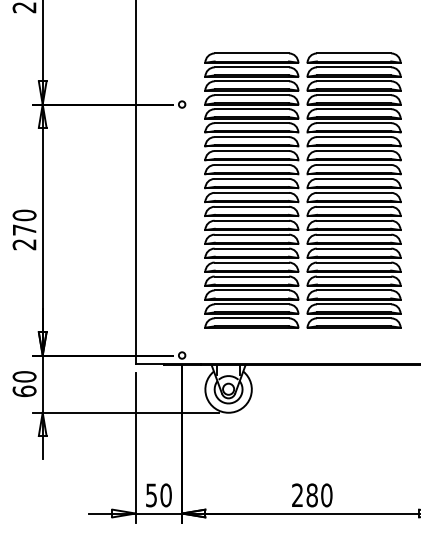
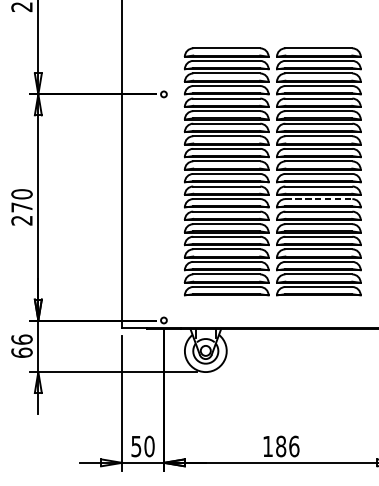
line: (354, 220) -> (319, 198), solid -> dashed
text: (24, 376) -> (21, 339), 60 -> 66
text: (312, 495) -> (281, 446), 280 -> 186

